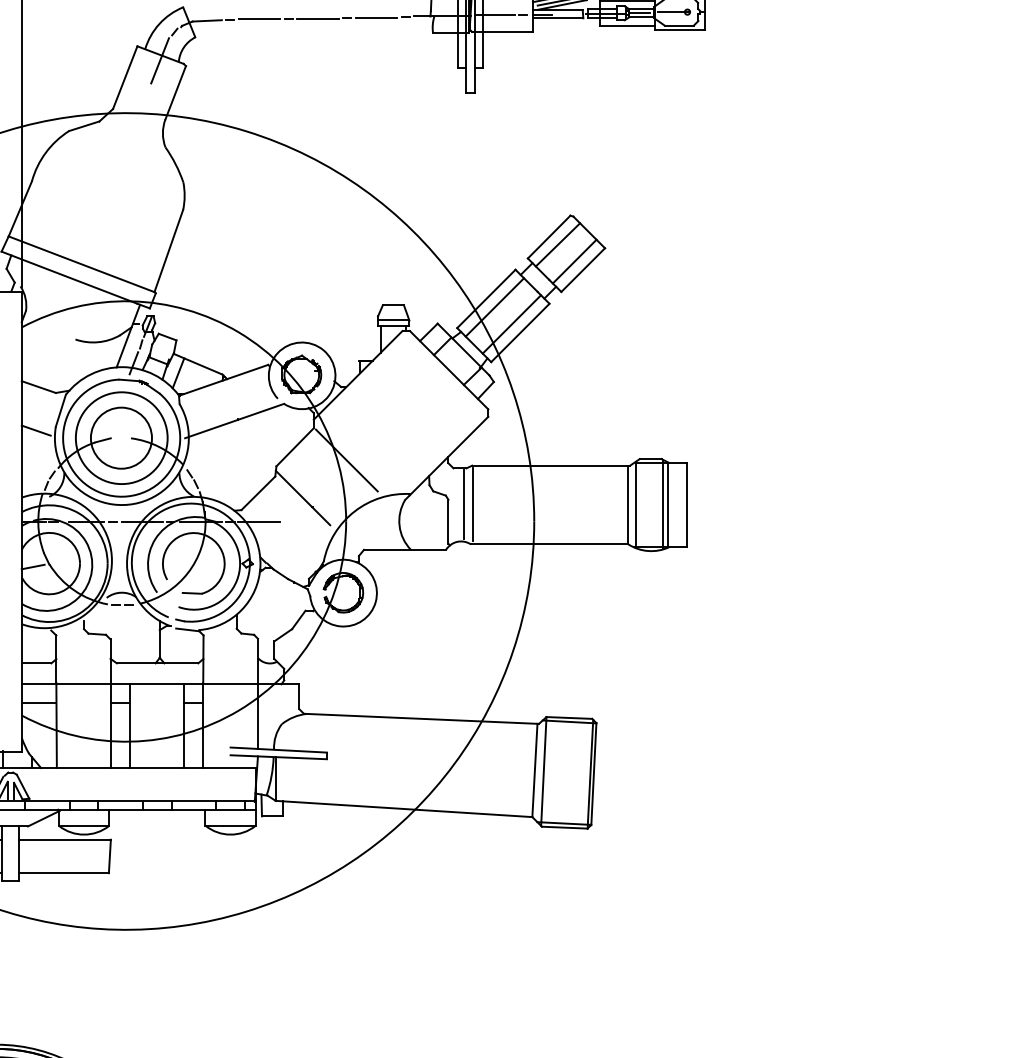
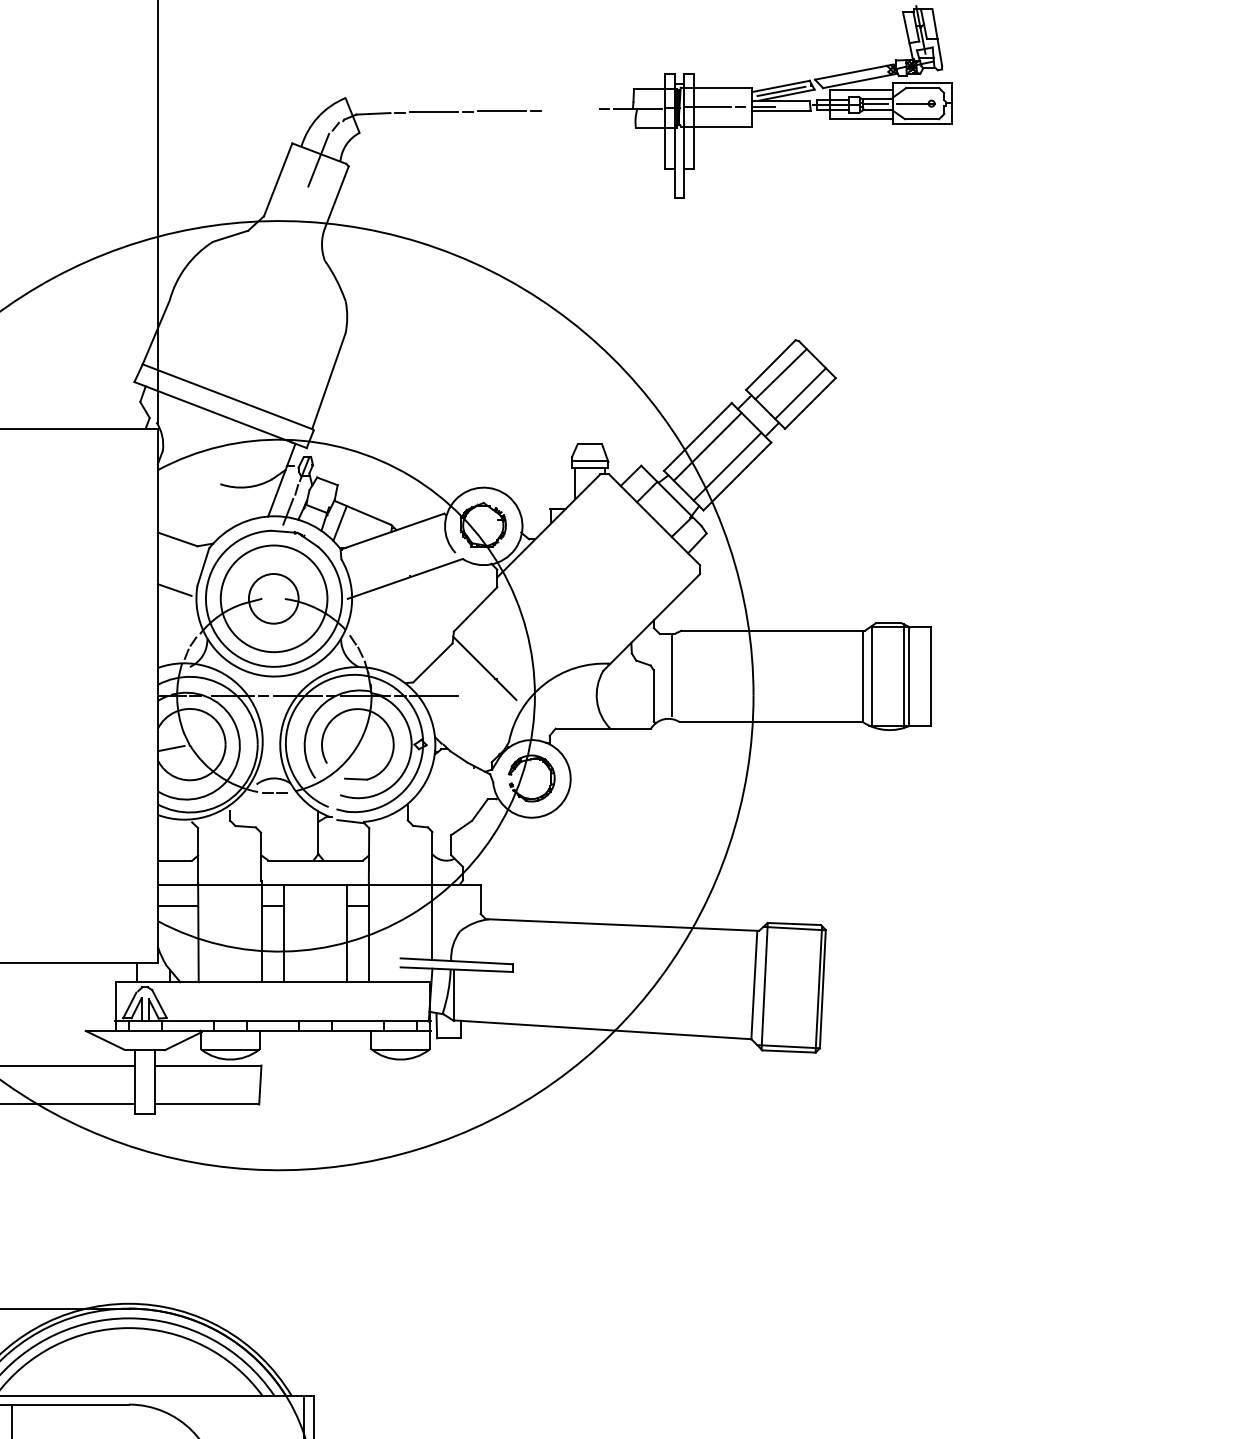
line: (376, 17) -> (570, 109), removed
circle: (121, 437) -> (273, 598), size x0.7
line: (346, 460) -> (535, 624), removed
line: (473, 504) -> (682, 675), removed

